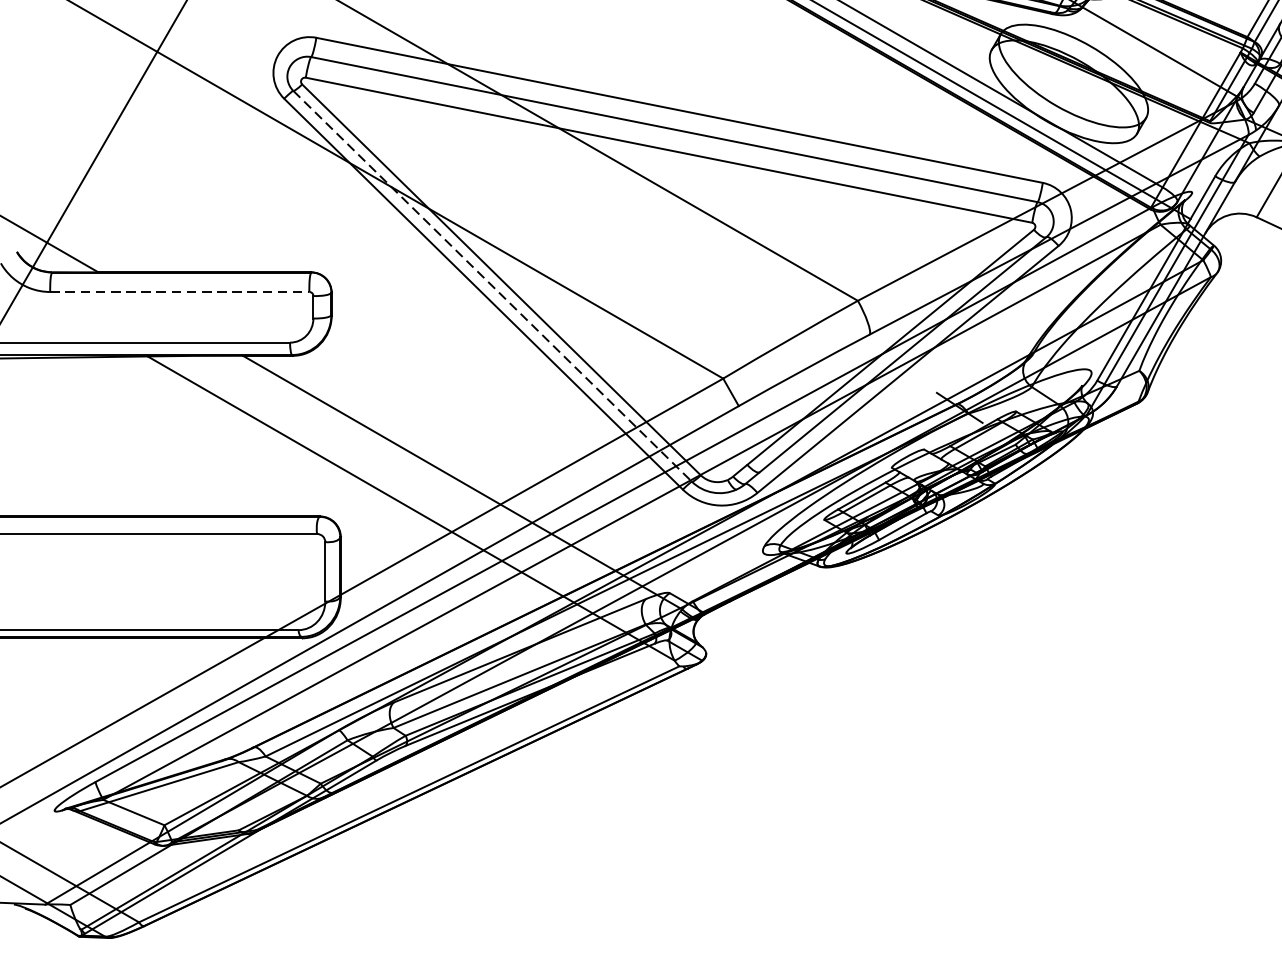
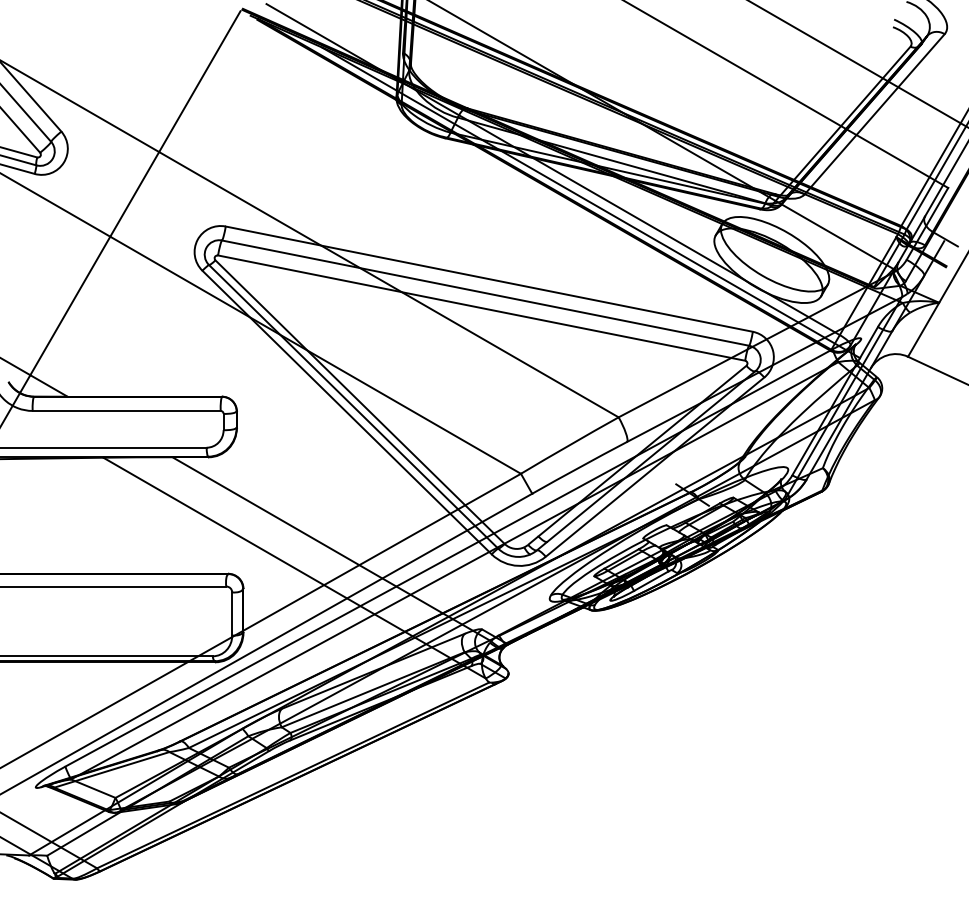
line: (492, 285) -> (353, 406), dashed -> solid
line: (180, 291) -> (127, 410), dashed -> solid

